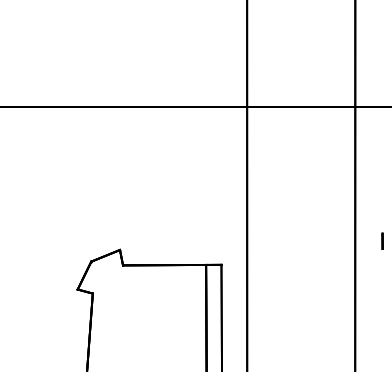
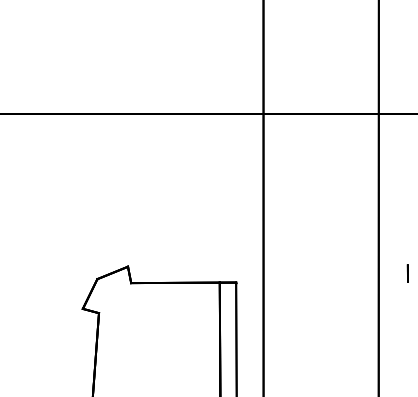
line: (382, 241) -> (407, 273), moved

